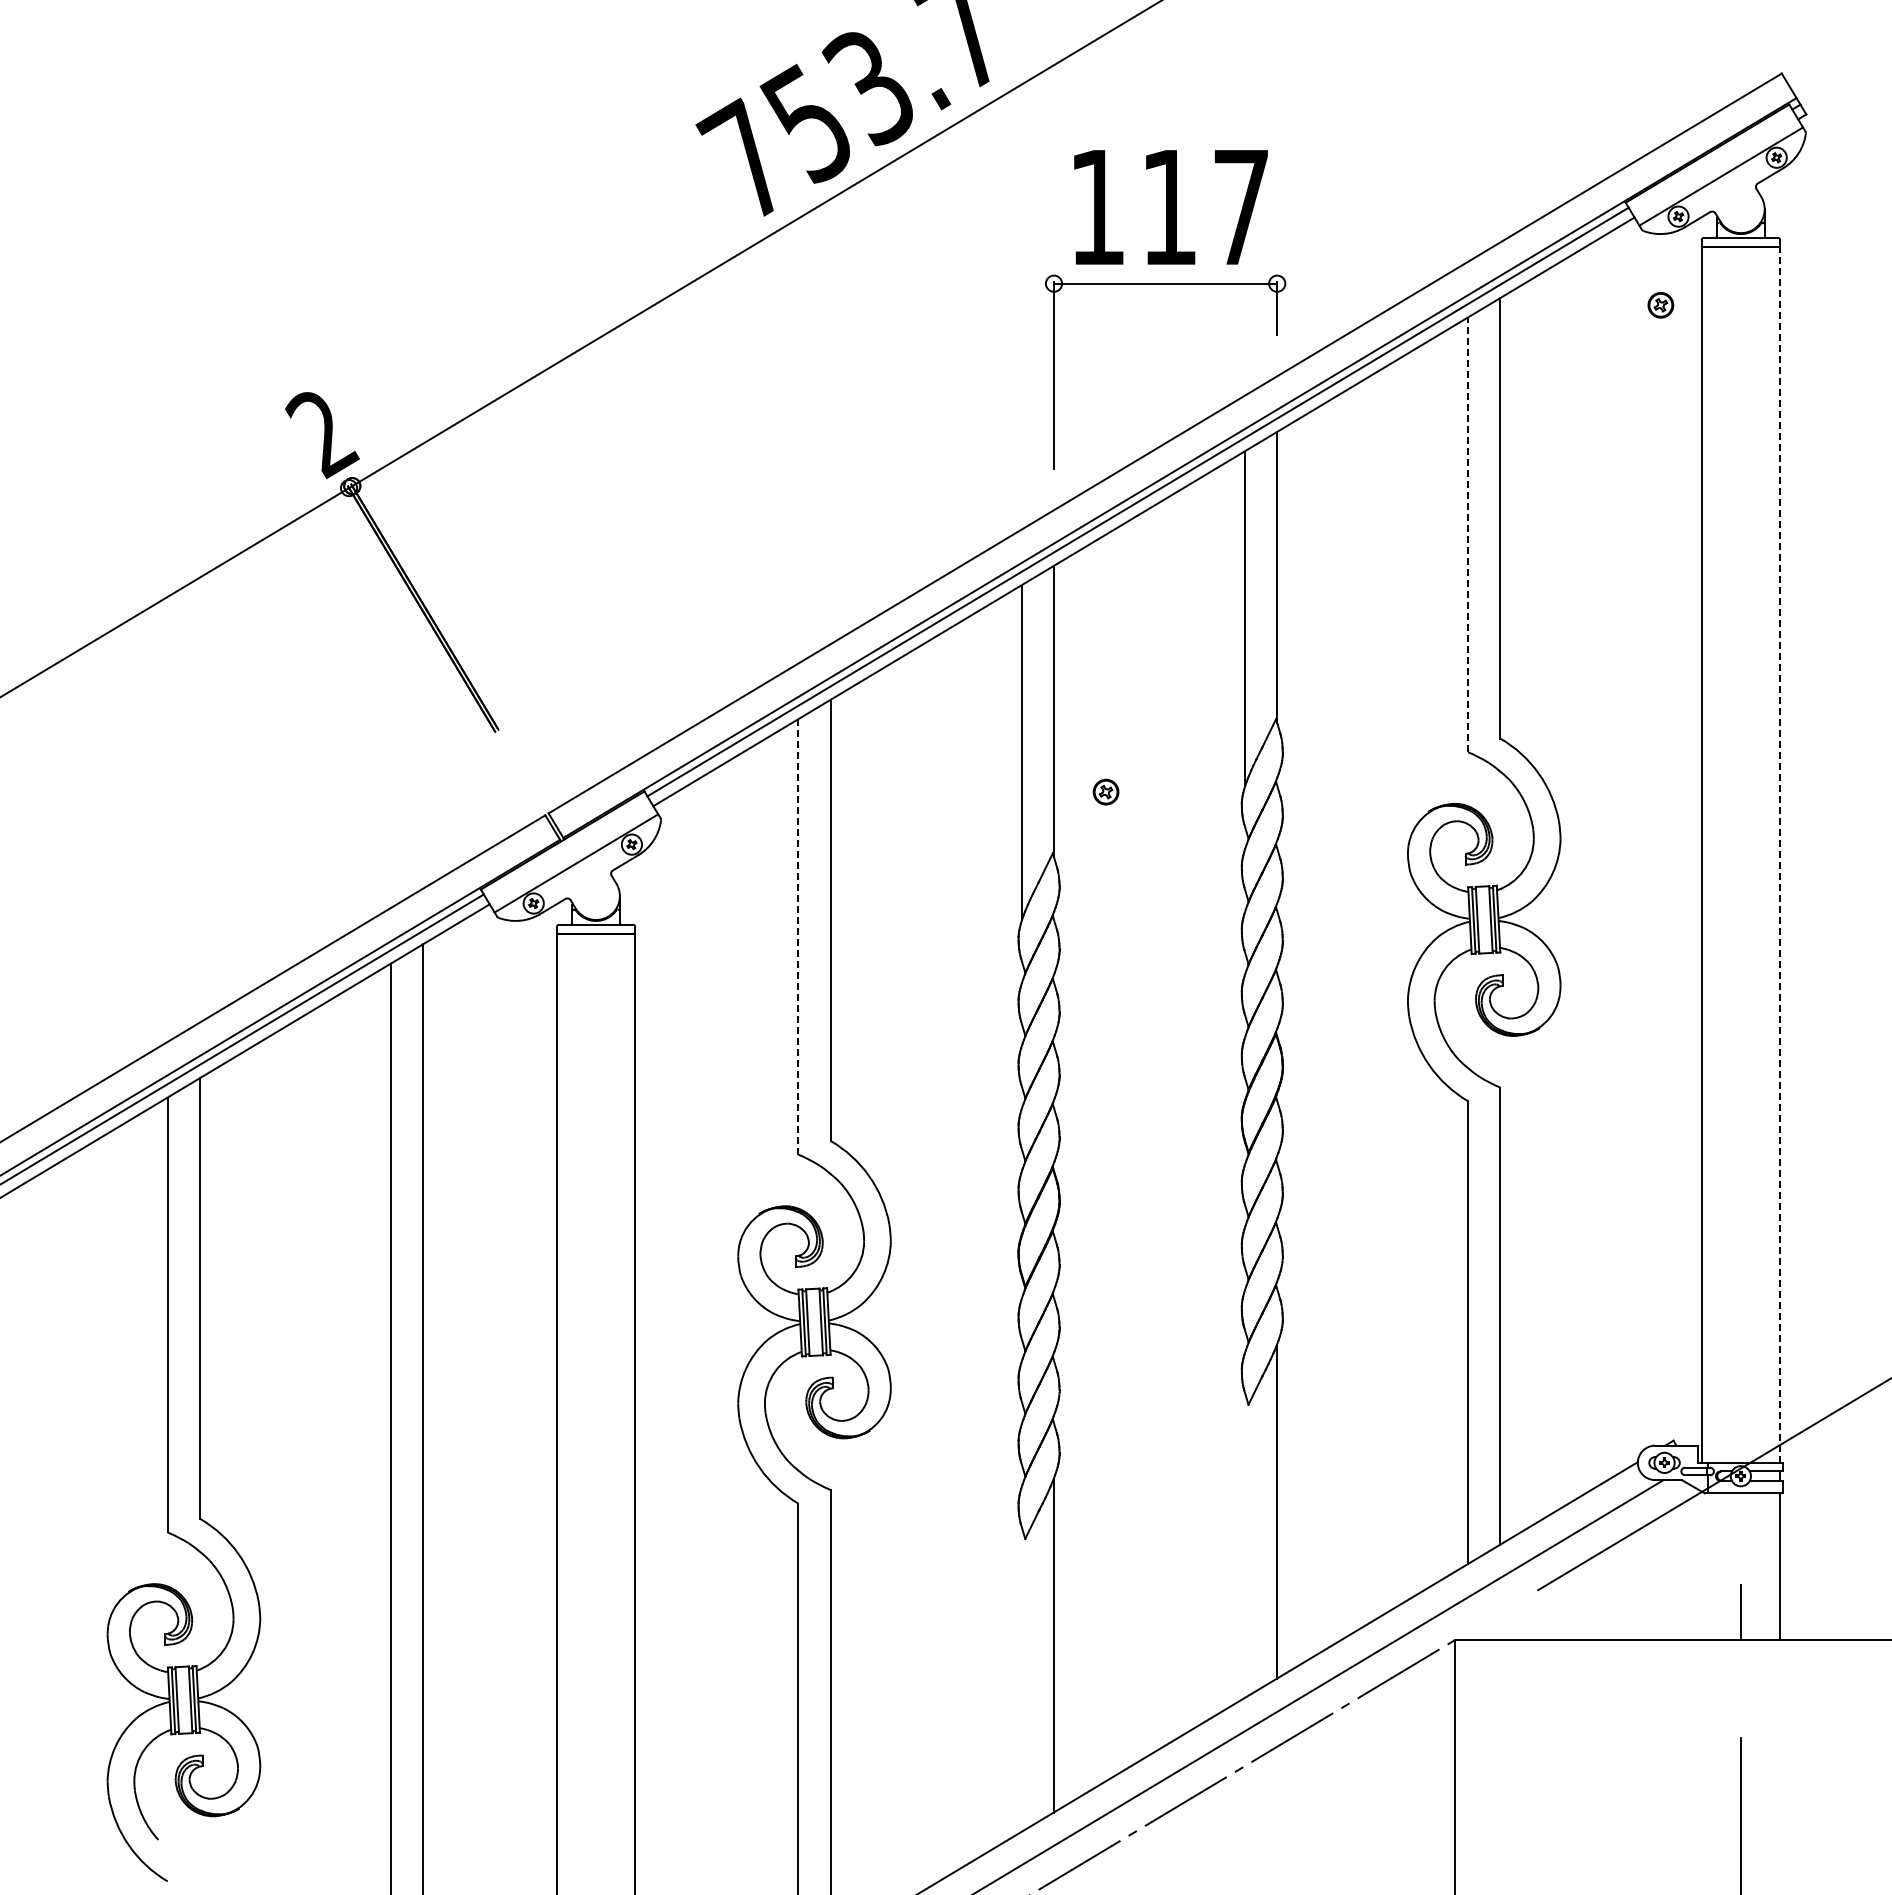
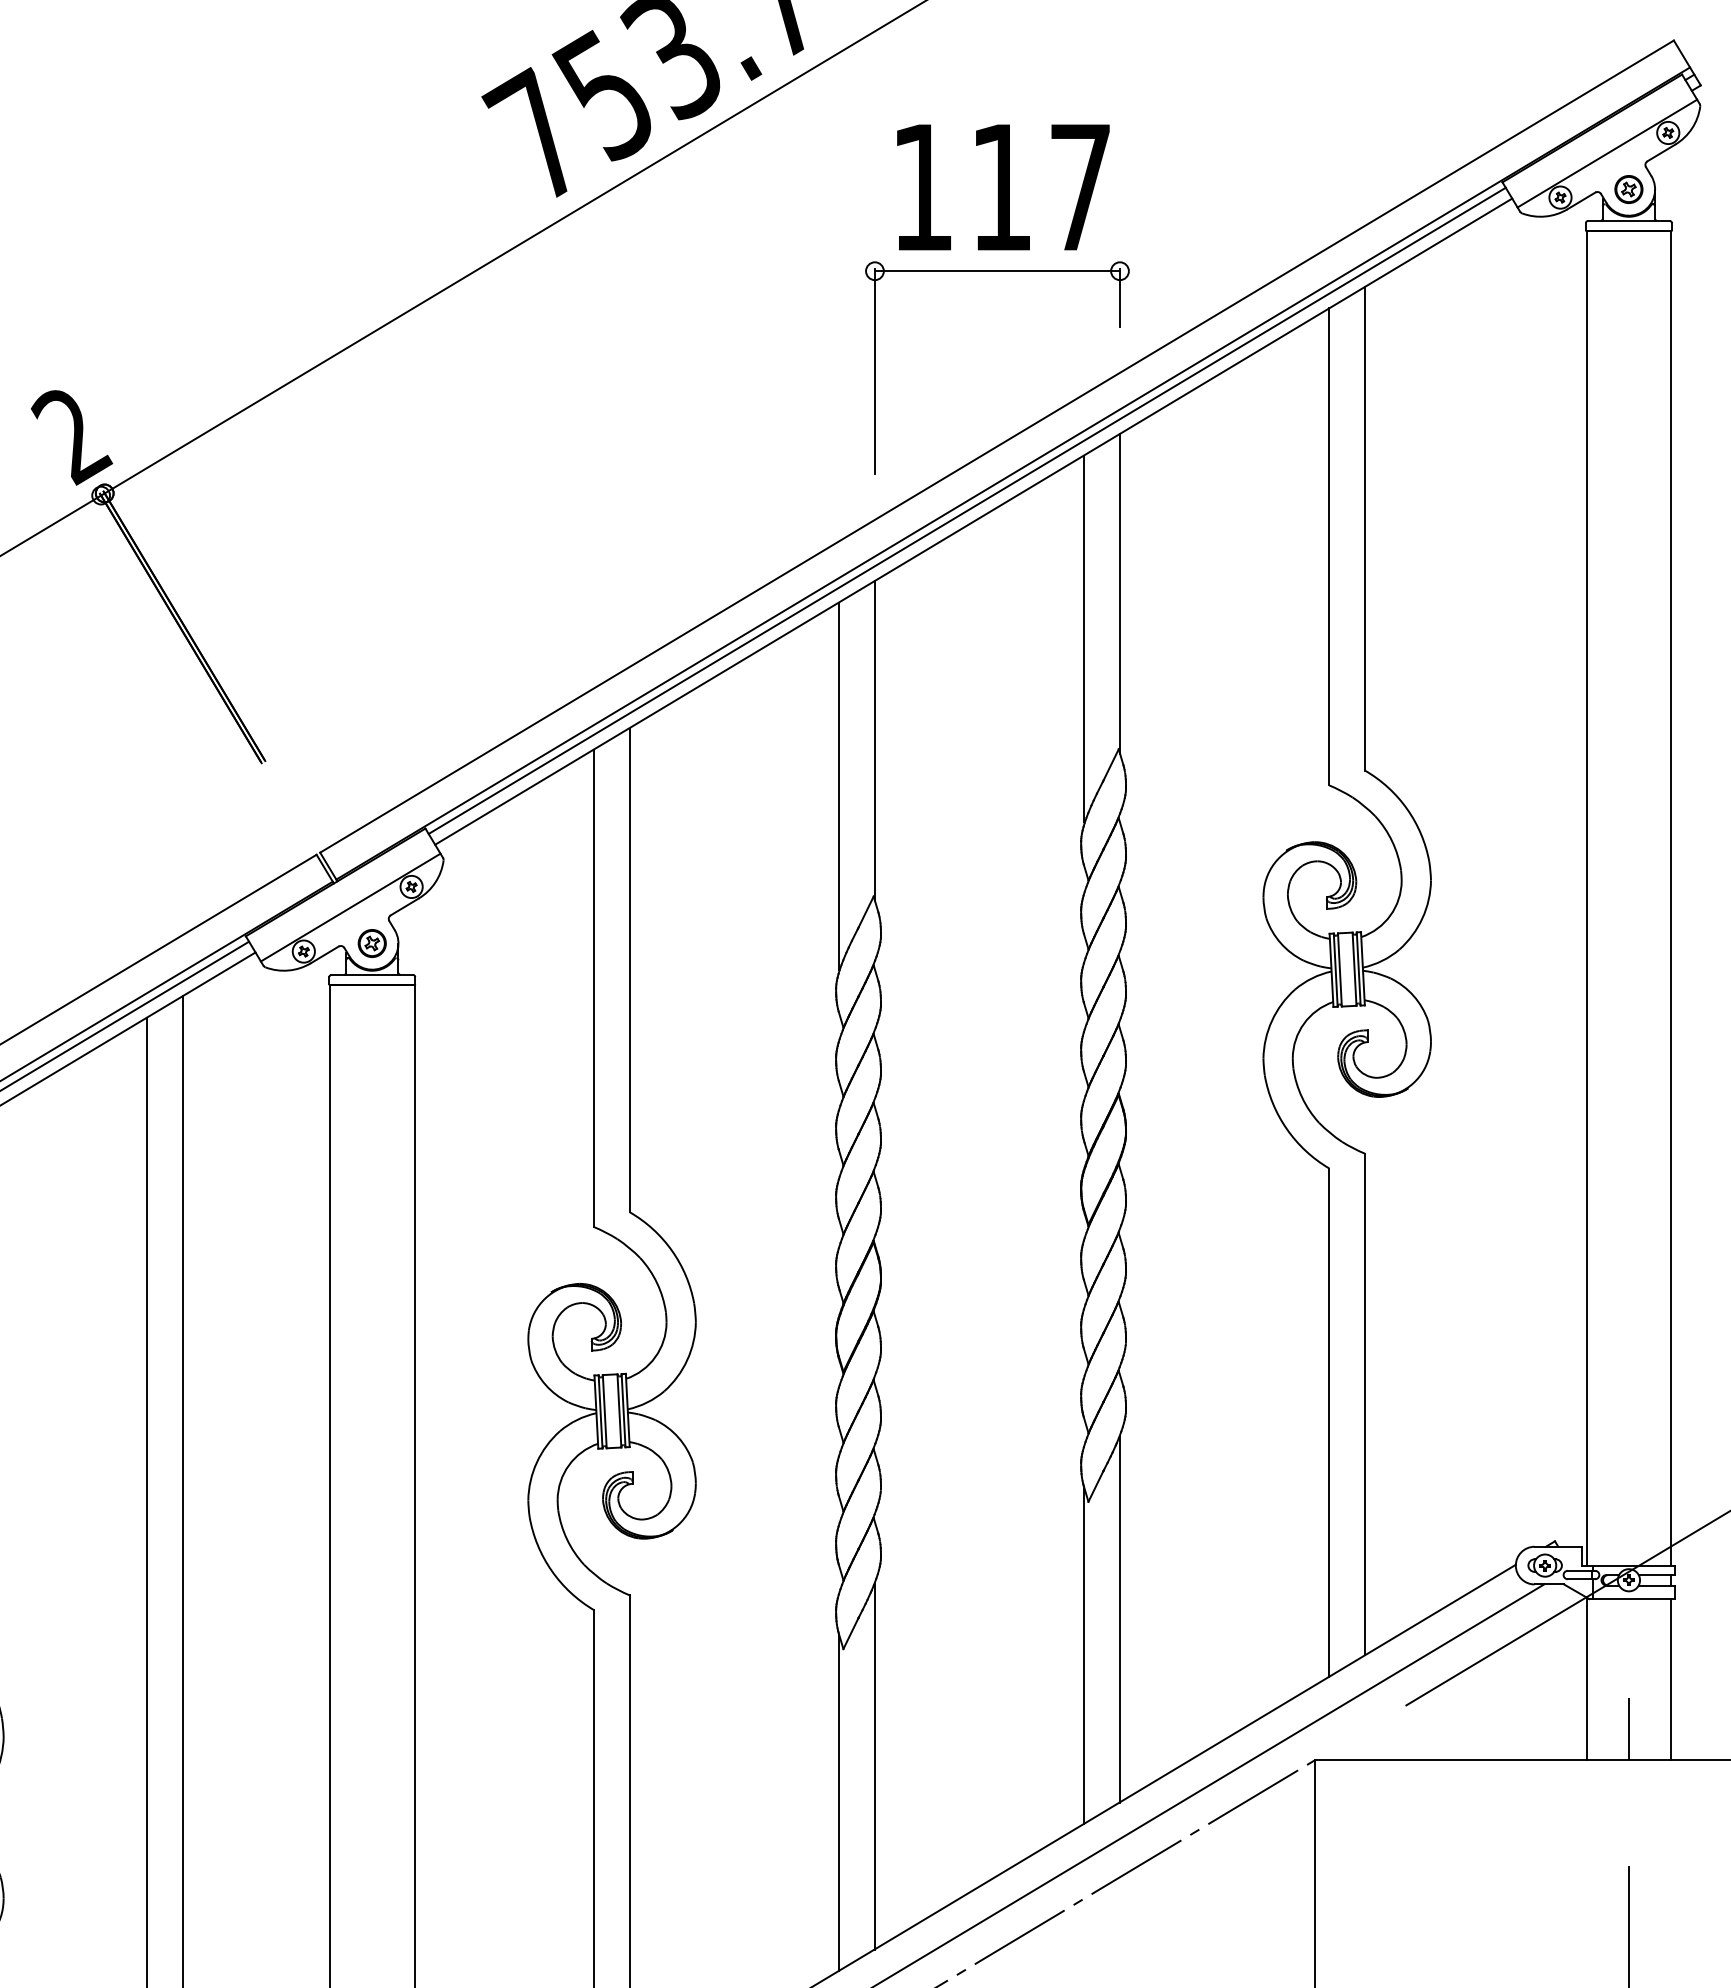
part: (1660, 305) -> (1628, 189), moved
line: (1468, 534) -> (1329, 546), dashed -> solid
part: (1105, 791) -> (371, 942), moved
line: (1779, 855) -> (1671, 898), dashed -> solid
line: (798, 936) -> (594, 987), dashed -> solid
line: (1244, 1545) -> (1084, 1656), added
line: (1702, 1565) -> (1586, 1678), added
line: (1021, 1679) -> (839, 1803), added

